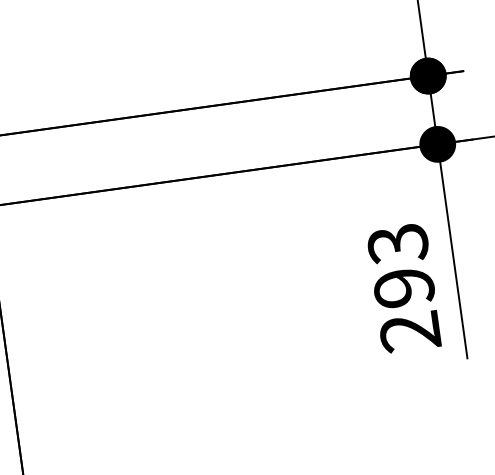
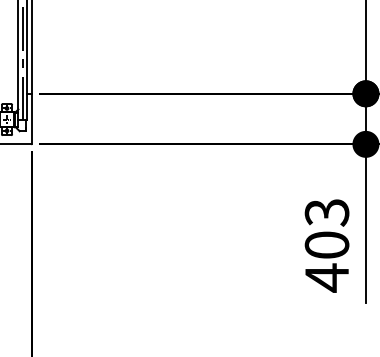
text: (406, 310) -> (326, 261), 293 -> 403

